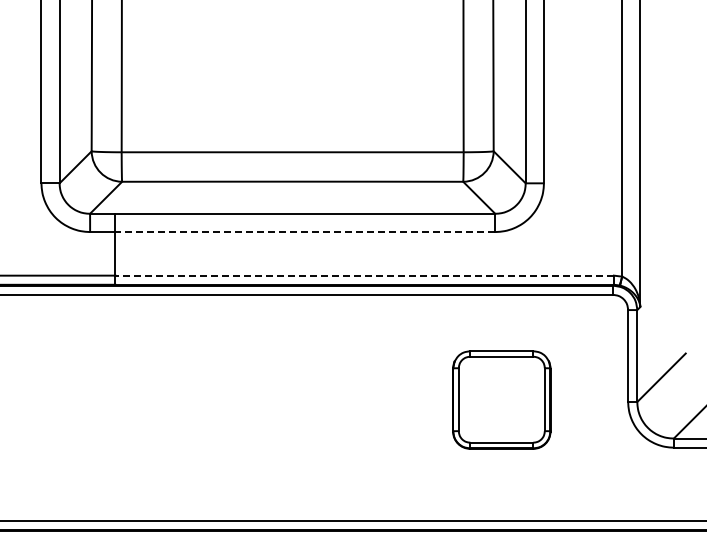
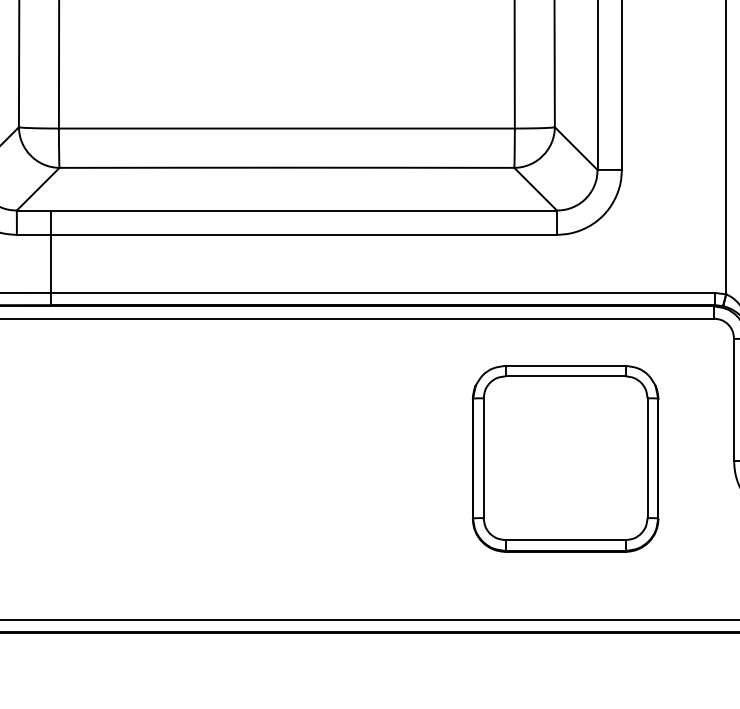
line: (305, 232) -> (303, 235), dashed -> solid
line: (364, 275) -> (382, 292), dashed -> solid
part: (501, 399) -> (565, 458), size x1.43

